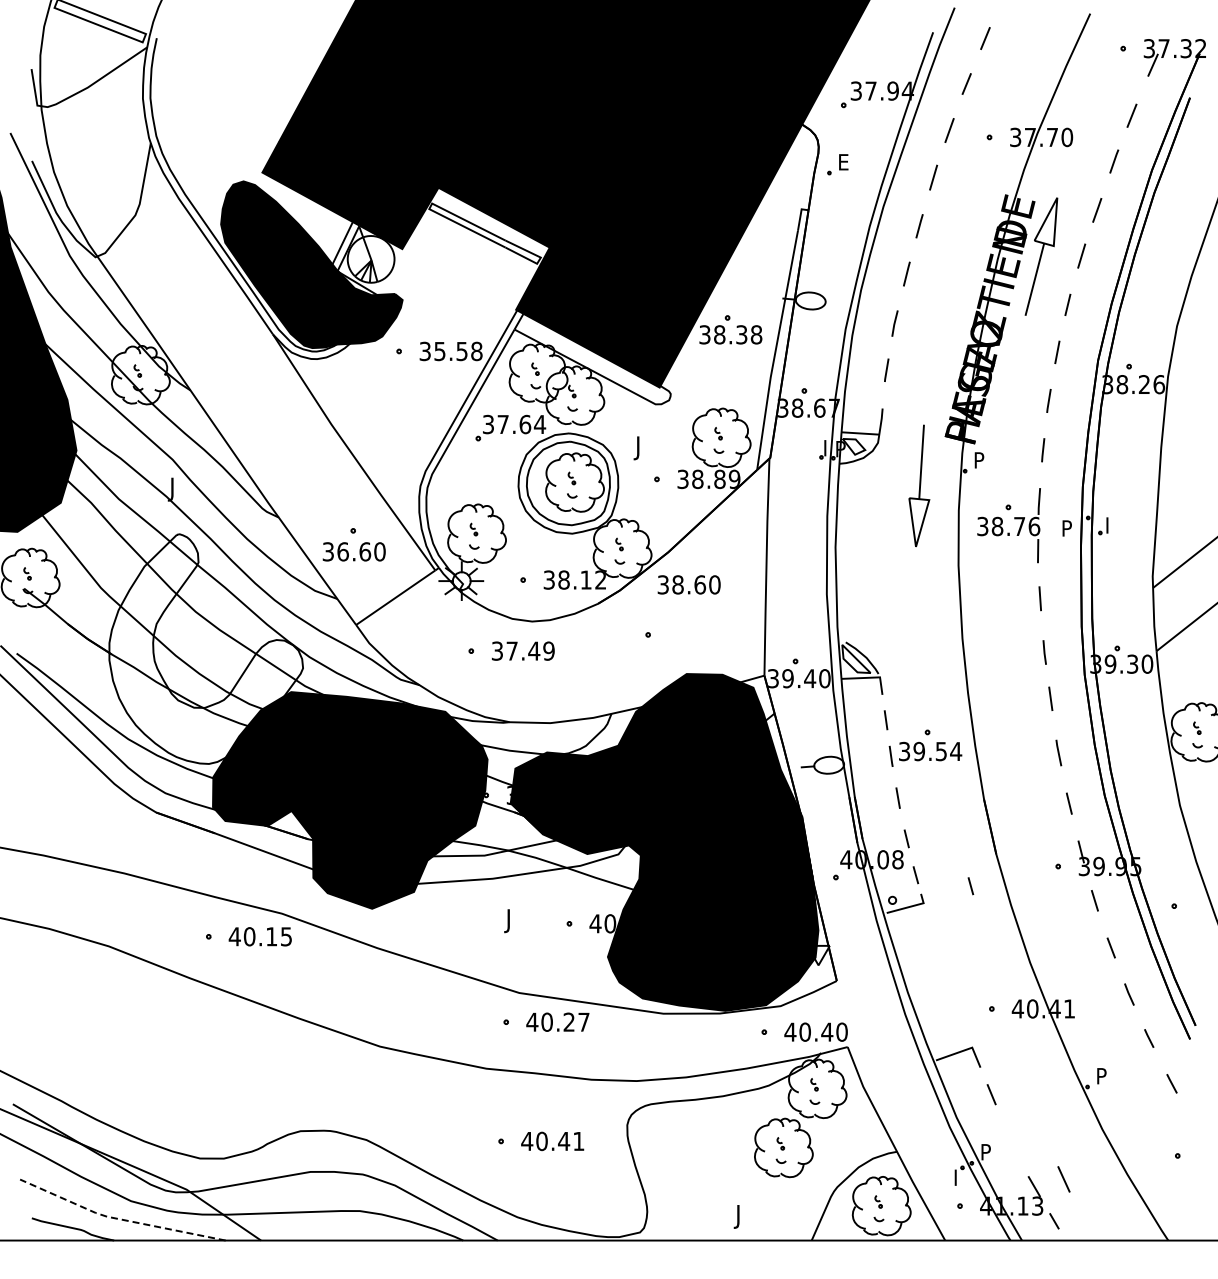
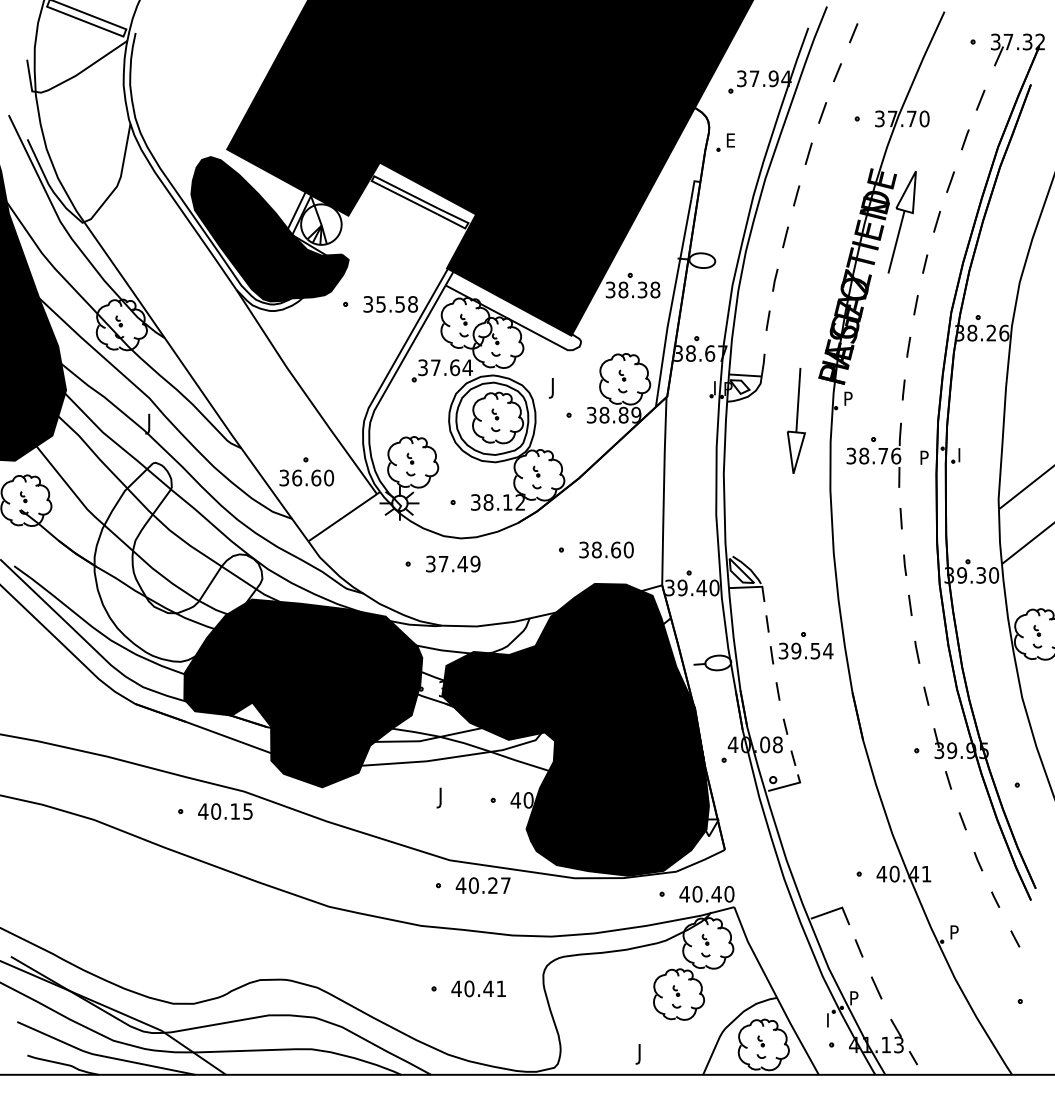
text: (688, 584) -> (605, 549), moved
line: (970, 886) -> (840, 768), removed
line: (1063, 1179) -> (876, 988), moved
line: (118, 1219) -> (102, 1056), dashed -> solid

